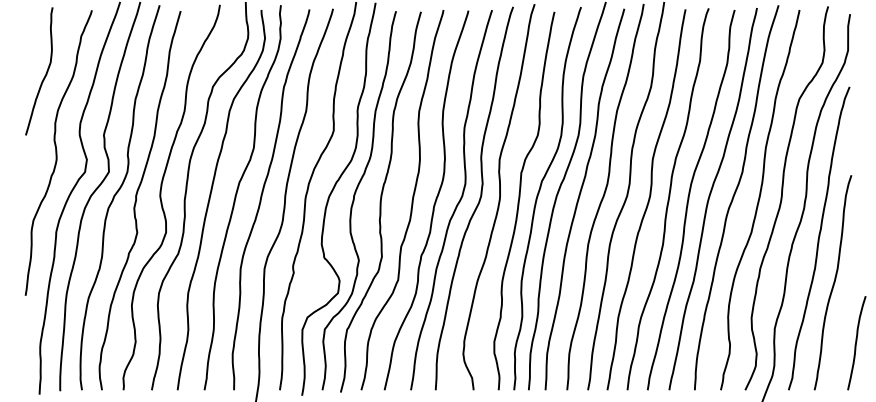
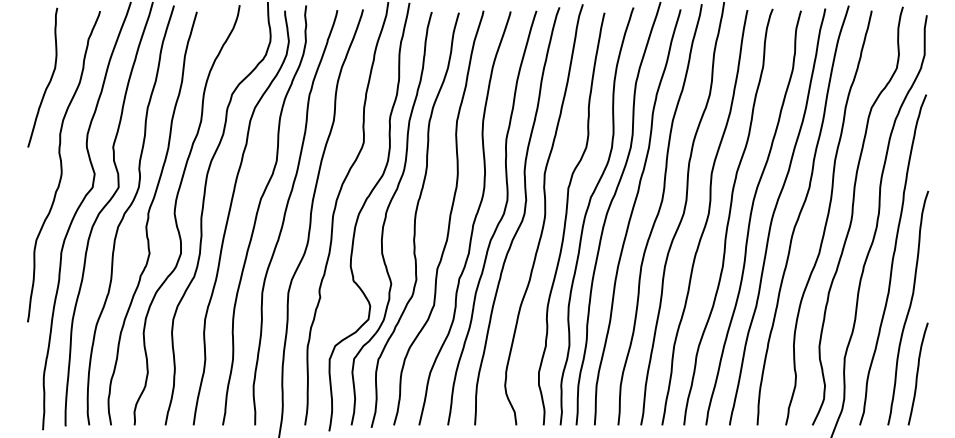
curve: (856, 342) -> (917, 373), moved

